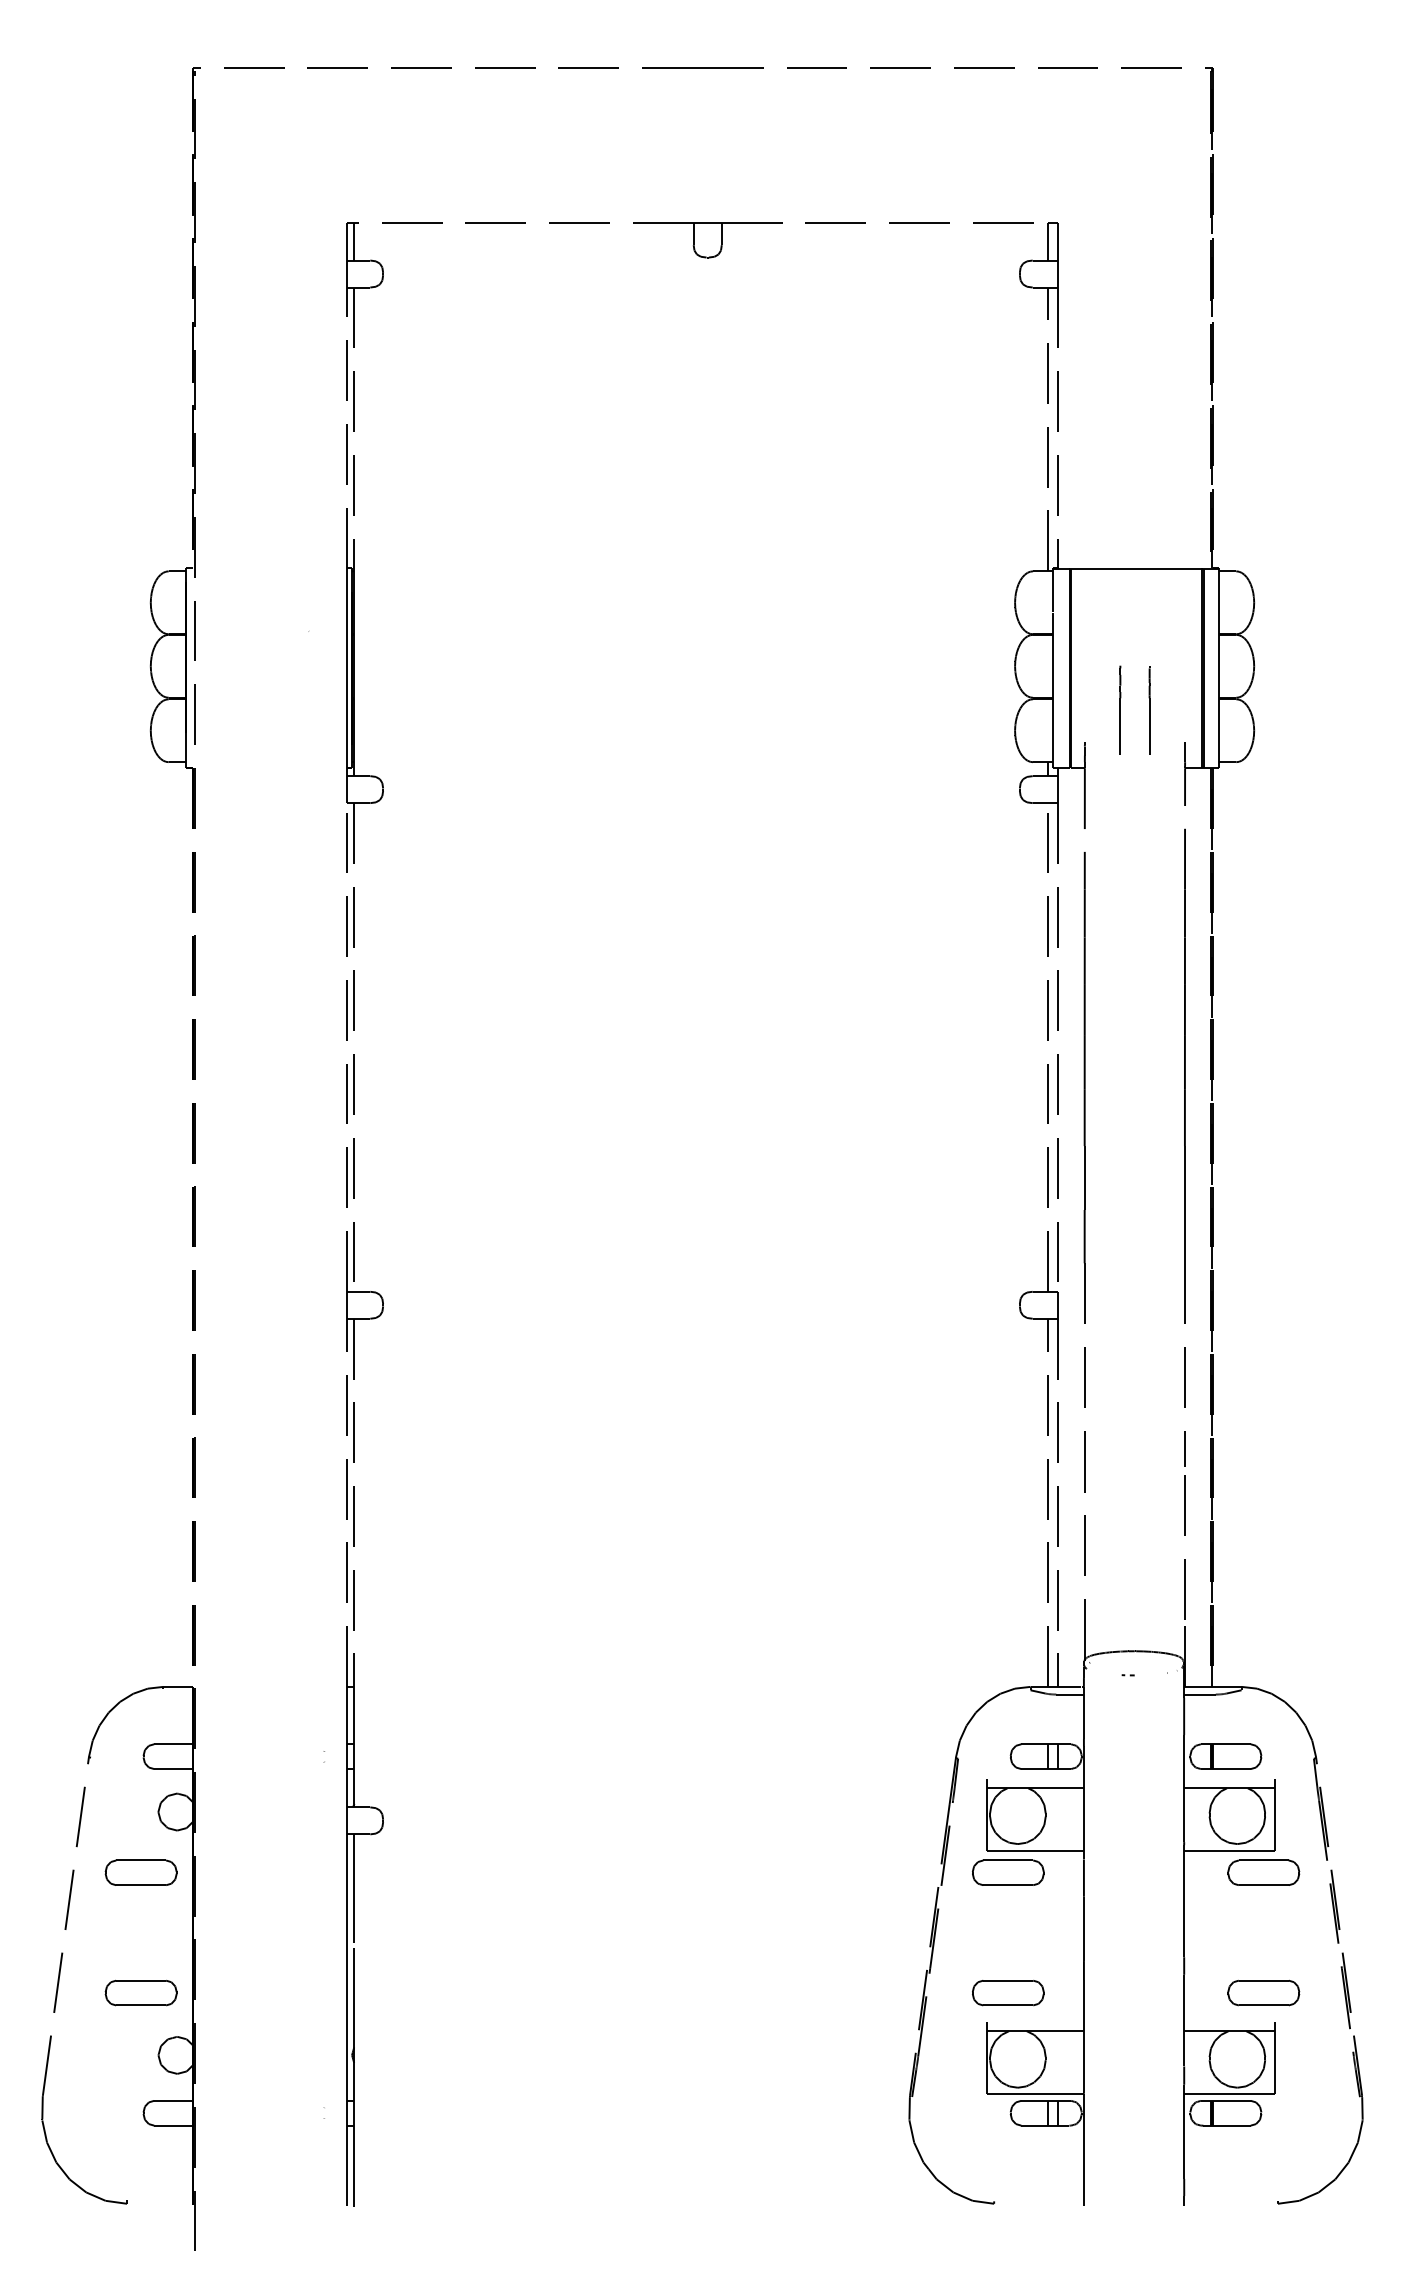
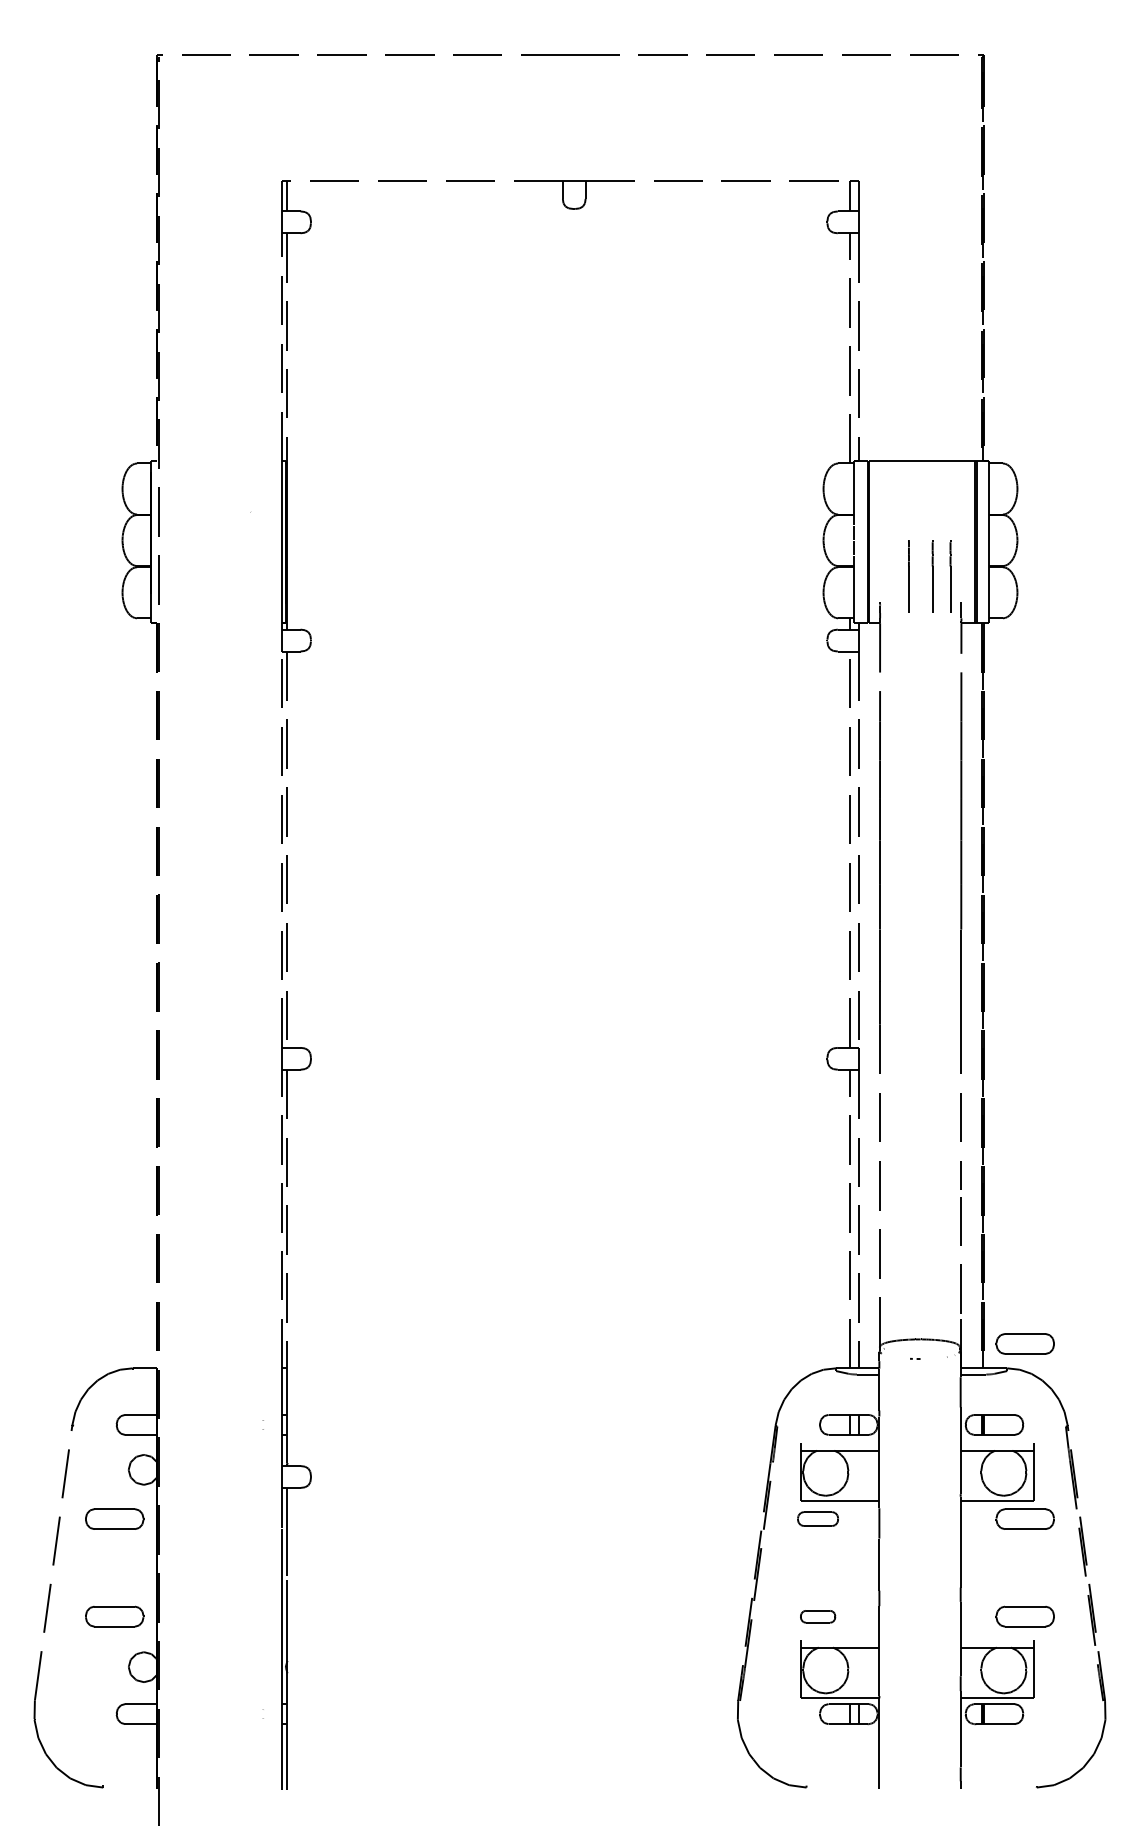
line: (1171, 710) -> (950, 576), added
part: (1263, 1656) -> (1025, 1343), added
part: (1008, 1872) -> (818, 1518), size x0.7
part: (1008, 1993) -> (818, 1617), size x0.6

